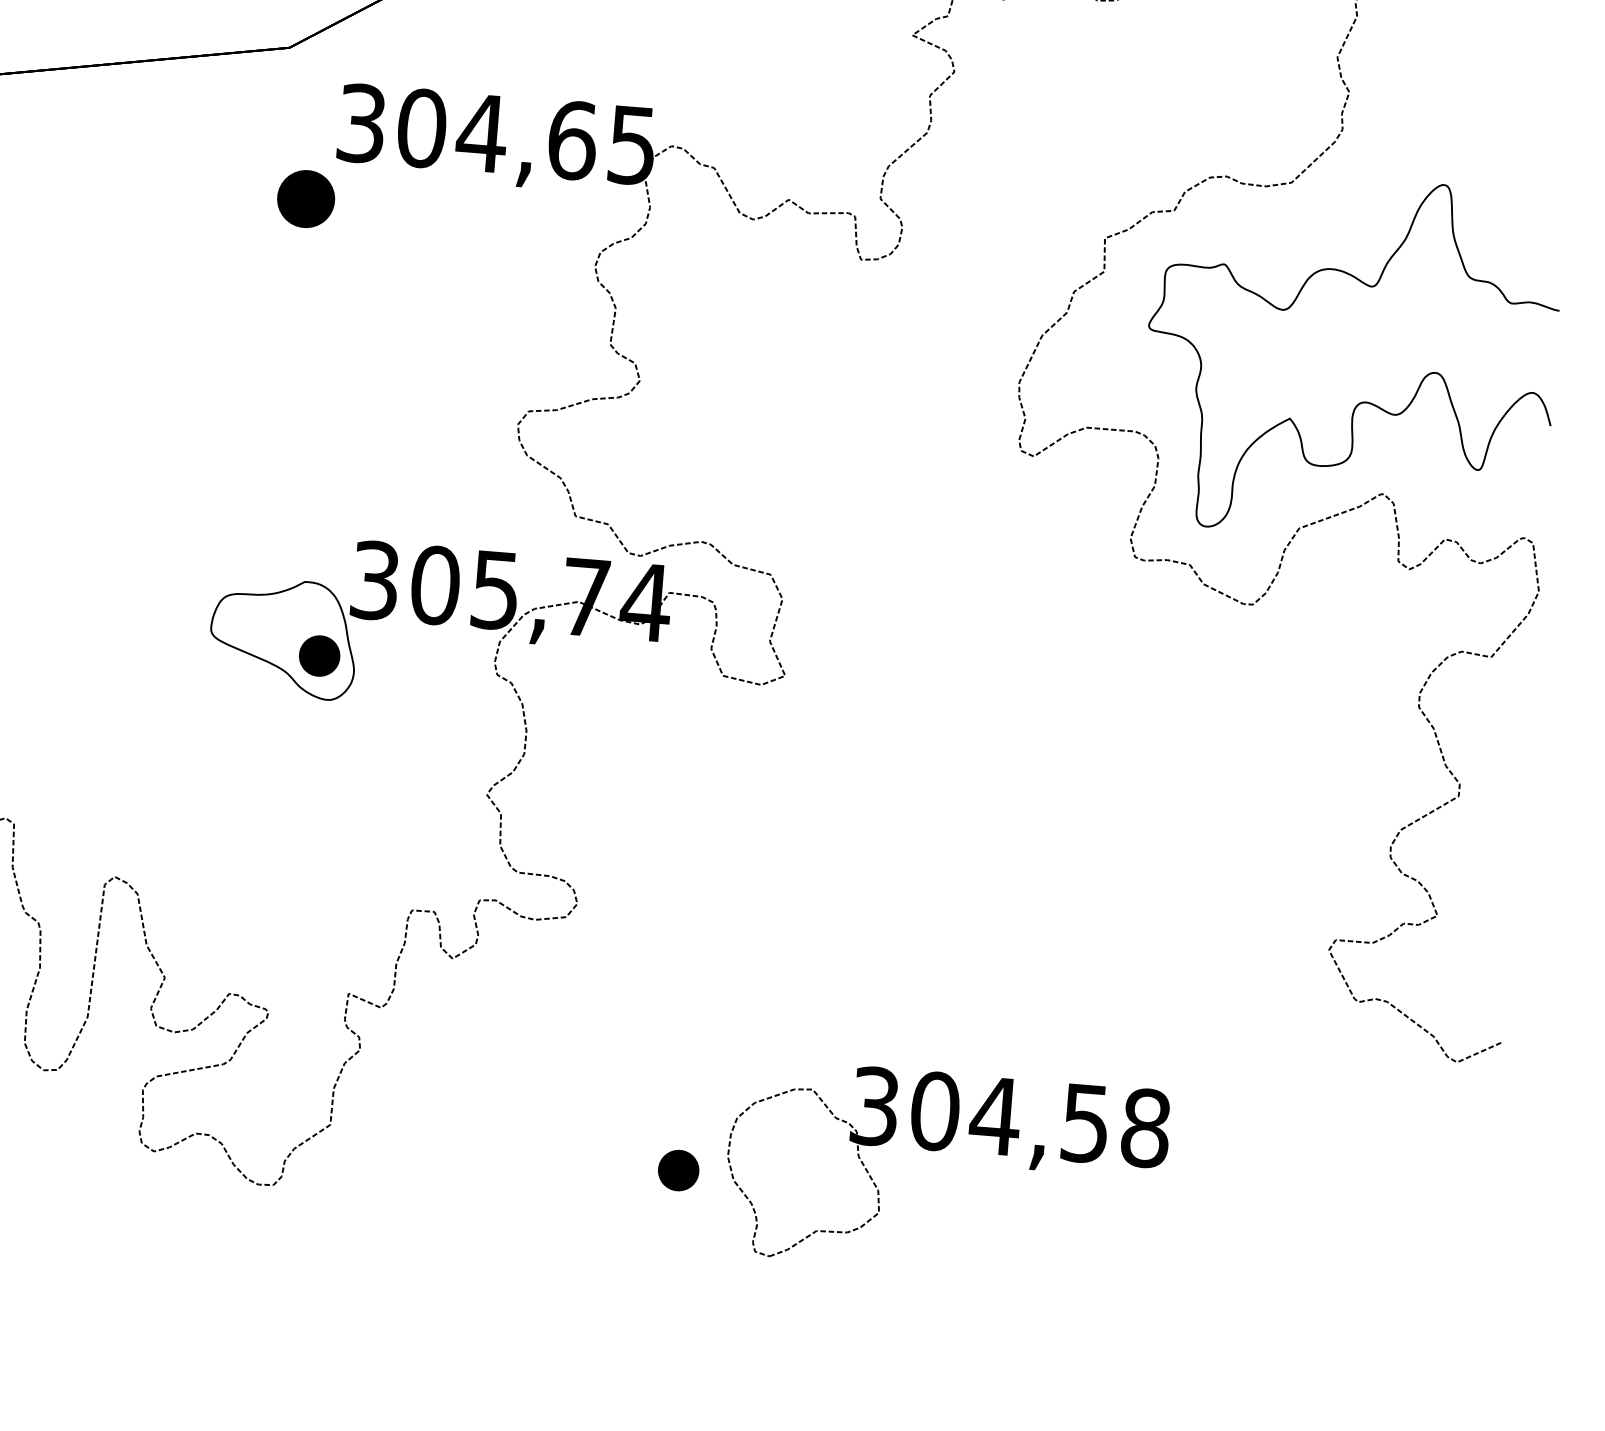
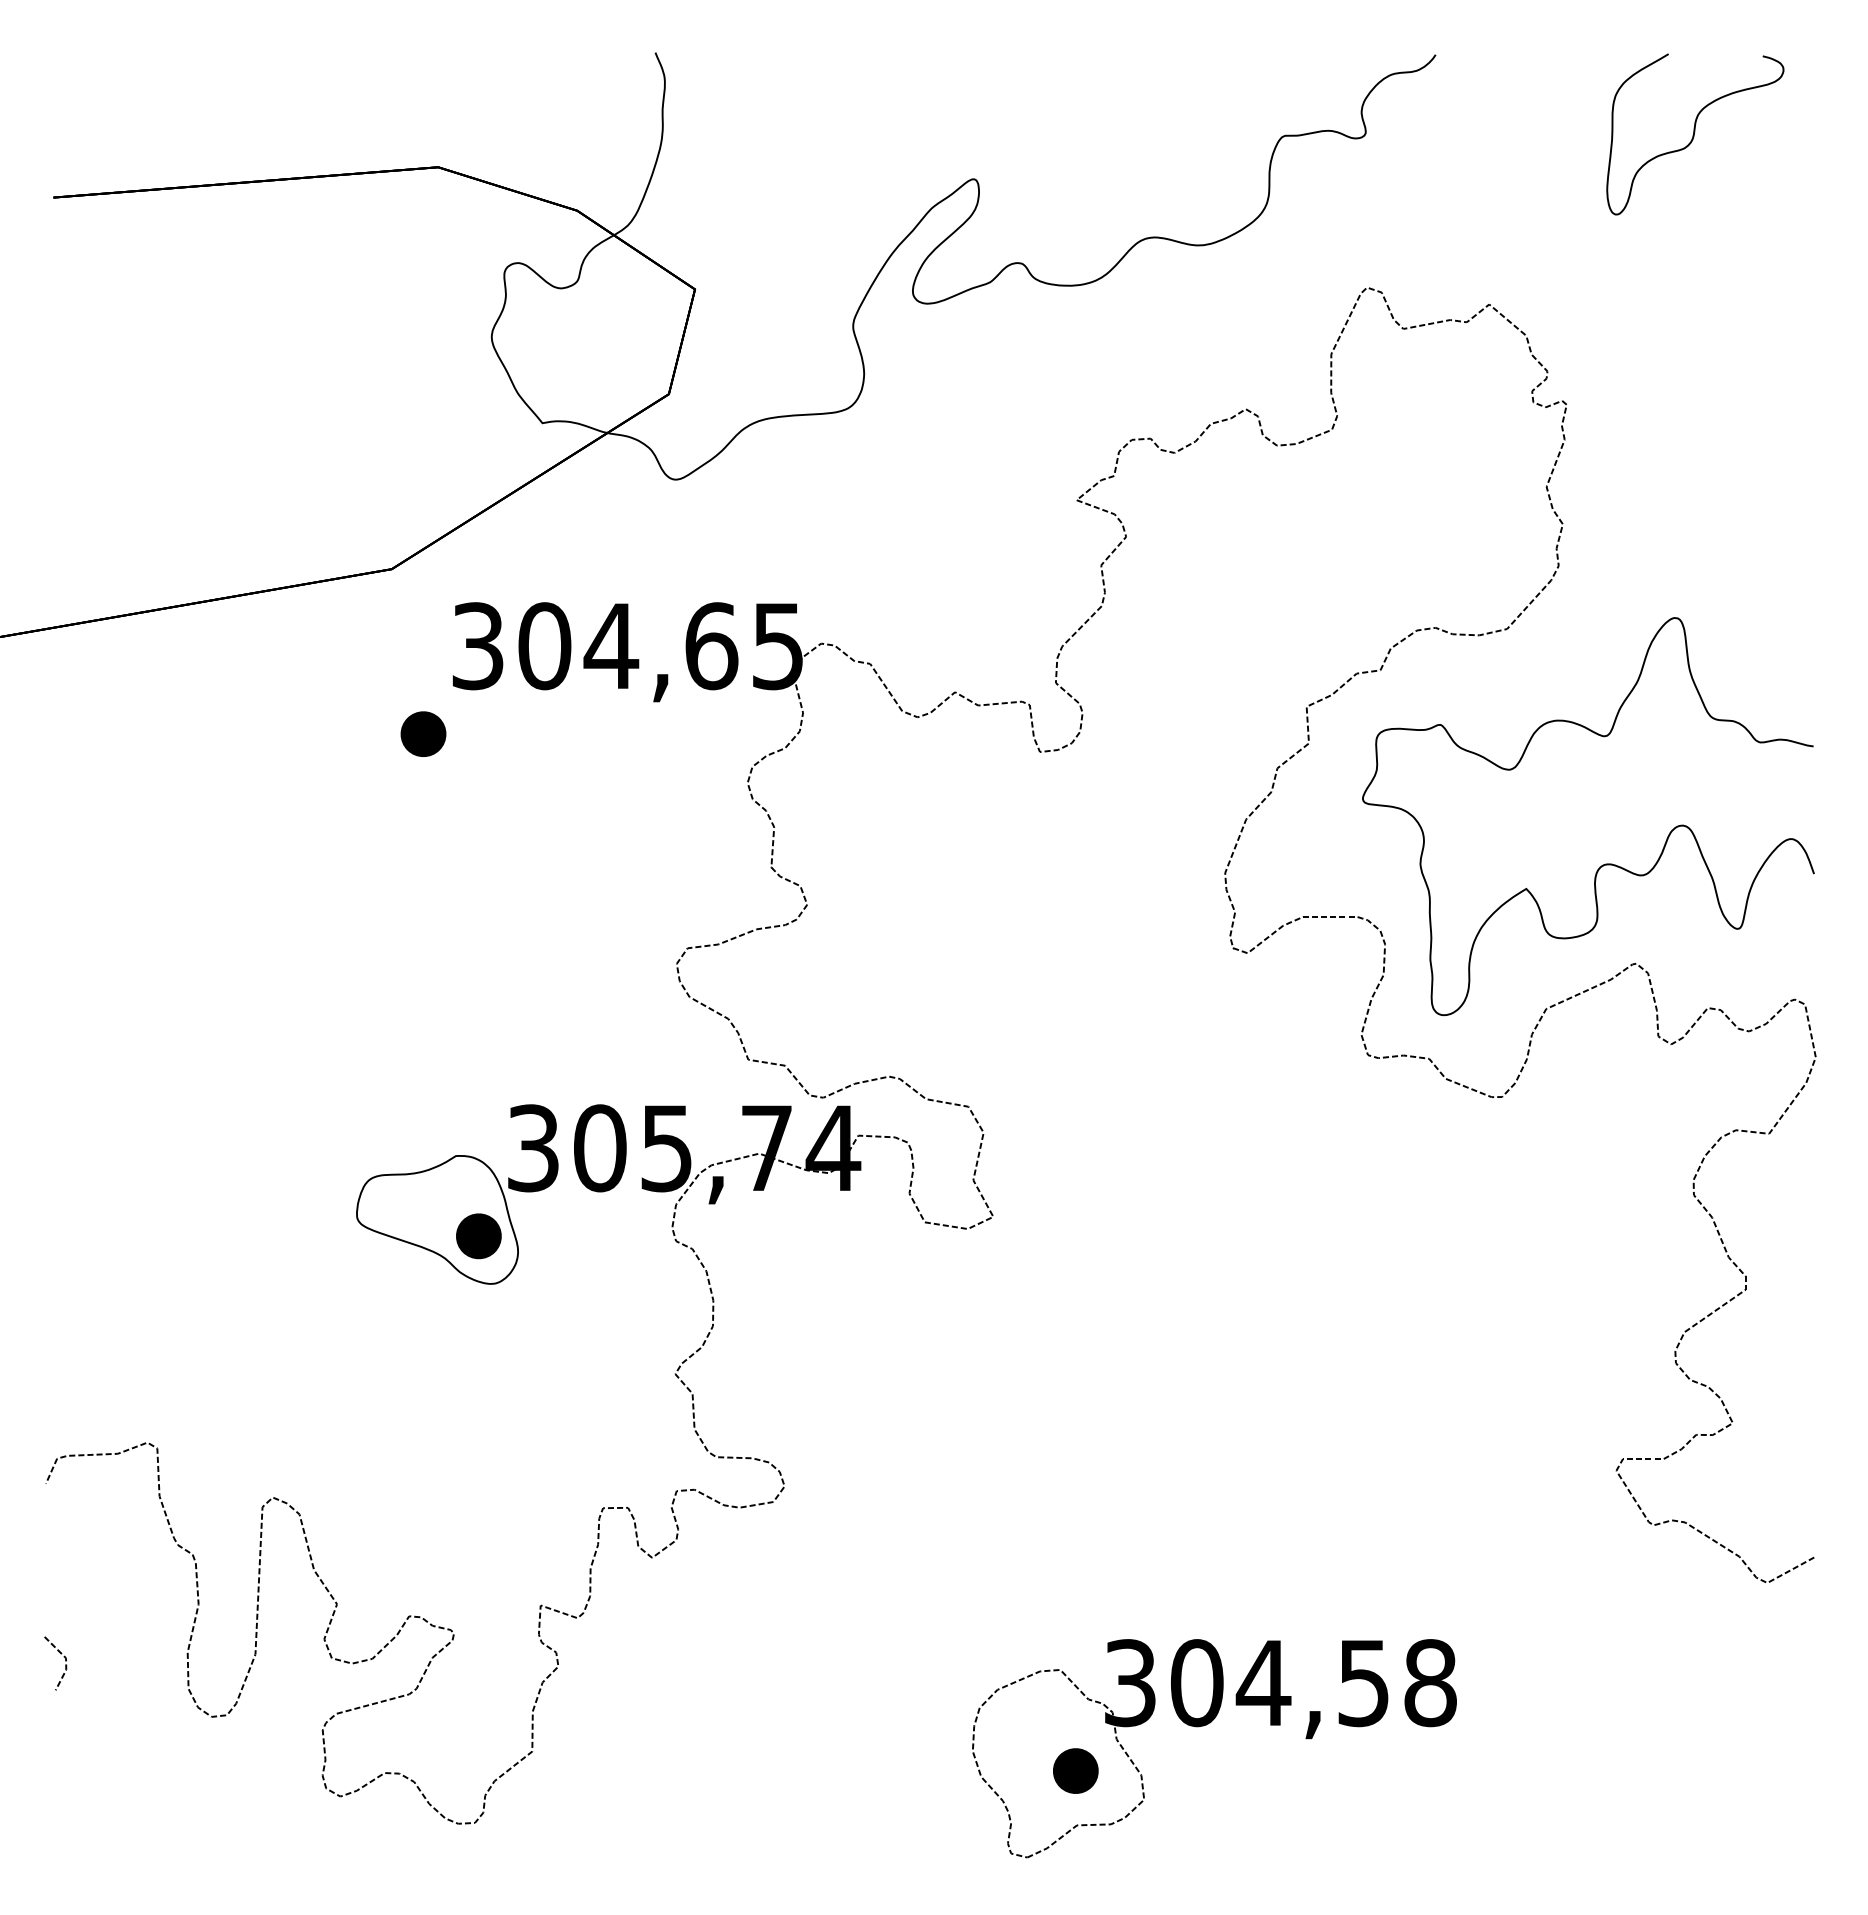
part: (306, 198) -> (423, 733), size x0.71
part: (678, 1170) -> (1075, 1770), moved

